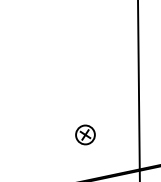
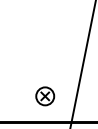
part: (85, 135) -> (45, 96), size x1.67

